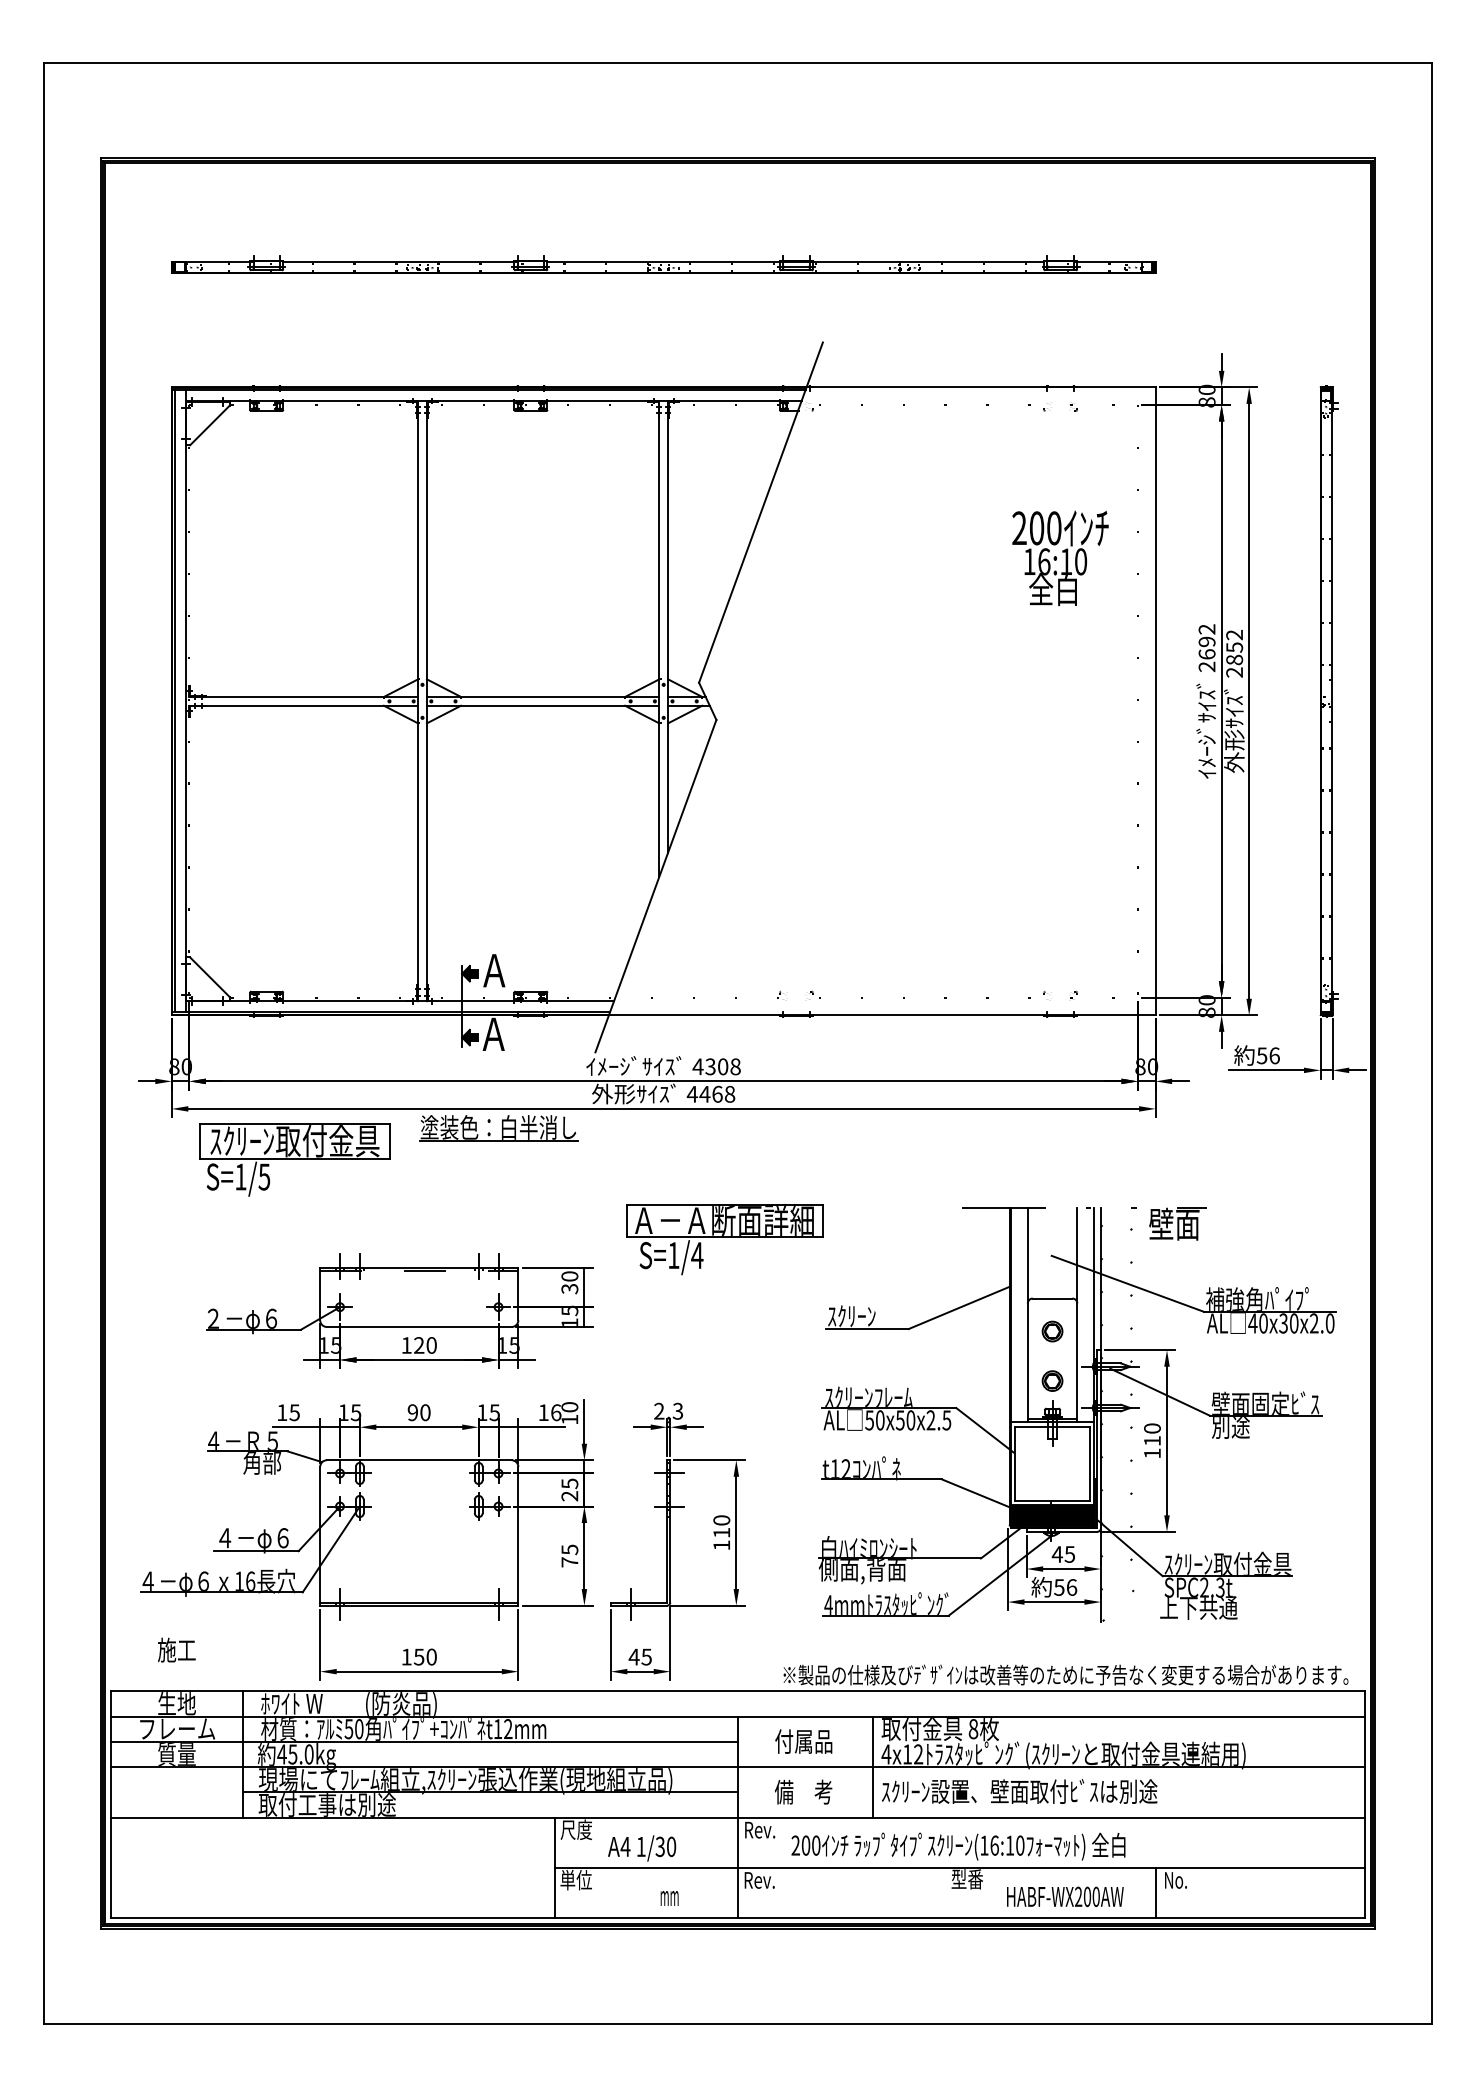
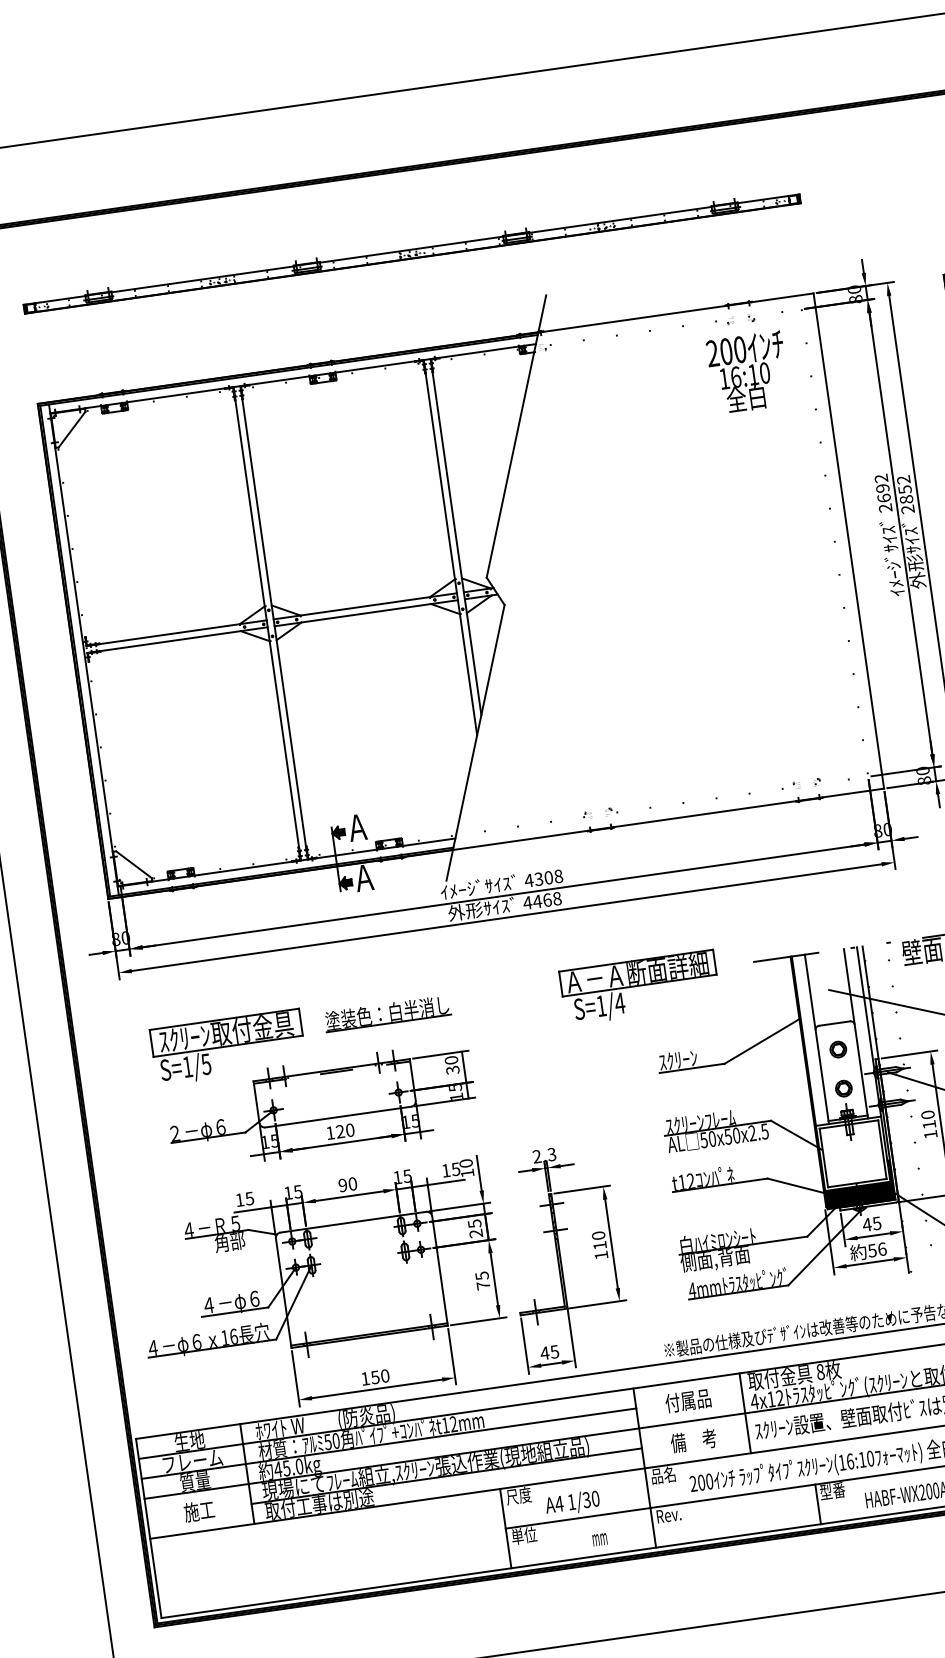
text: (1060, 558) -> (748, 372), moved
part: (498, 1128) -> (387, 1013), moved
part: (294, 1159) -> (228, 1047), moved
part: (724, 1239) -> (639, 987), moved
text: (556, 1412) -> (456, 1169), 16 -> 15
text: (176, 1649) -> (199, 1510), moved
text: (759, 1829) -> (663, 1475), Rev. -> 品名
line: (947, 1893) -> (818, 1504), added

